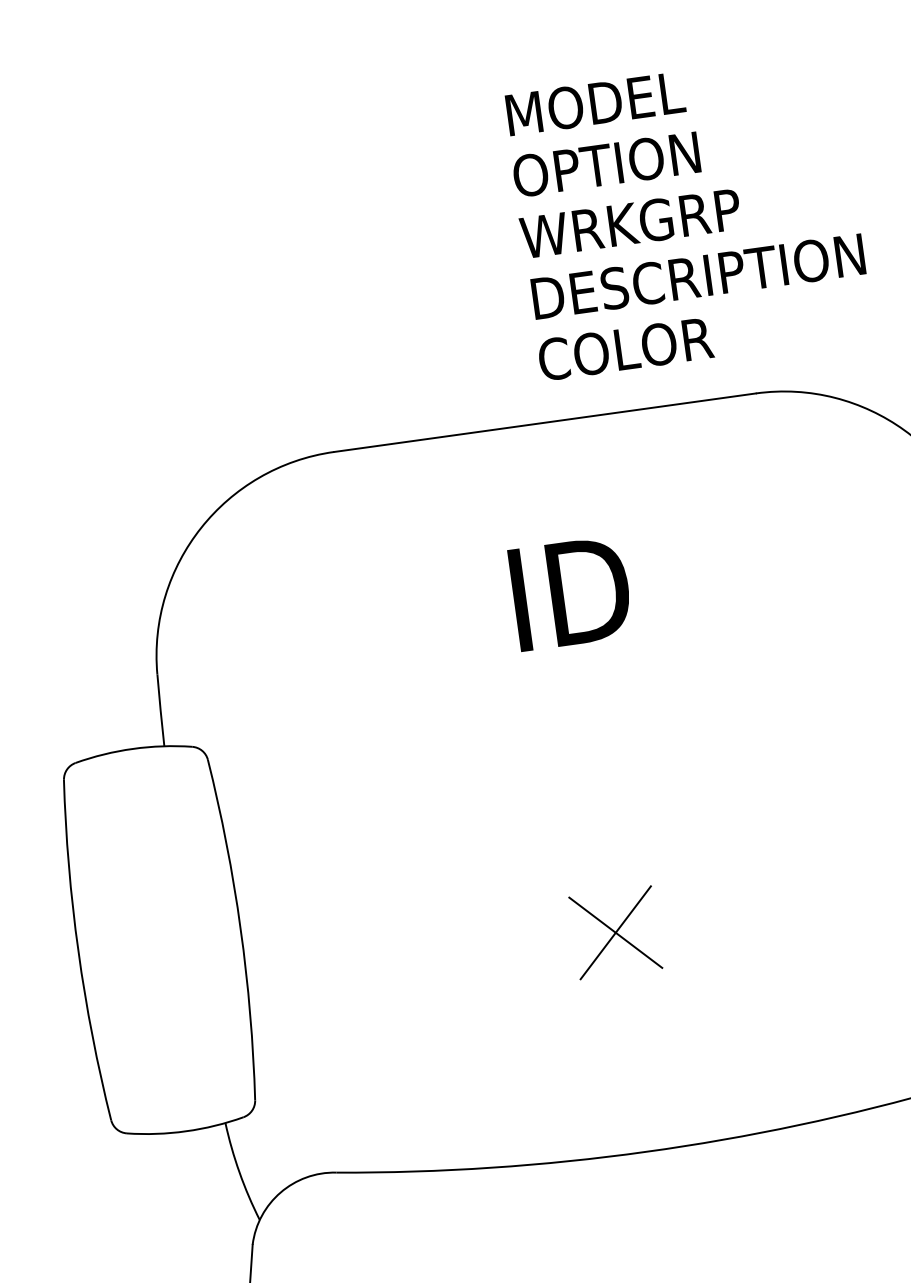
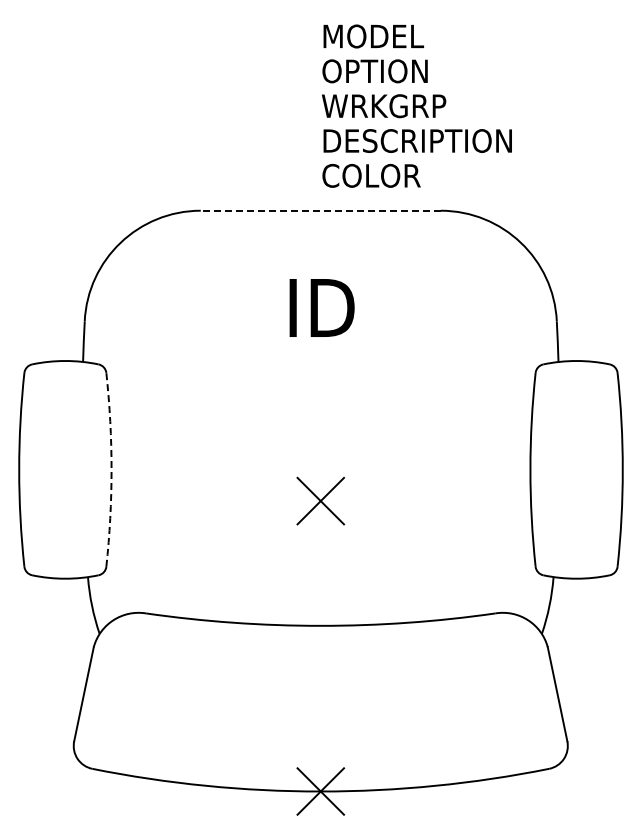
line: (544, 422) -> (320, 210), solid -> dashed
arc: (240, 928) -> (111, 469), solid -> dashed

